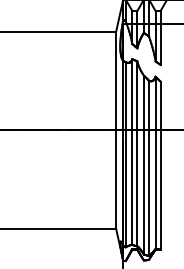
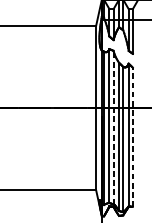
line: (137, 153) -> (113, 127), solid -> dashed
line: (160, 165) -> (132, 137), solid -> dashed

